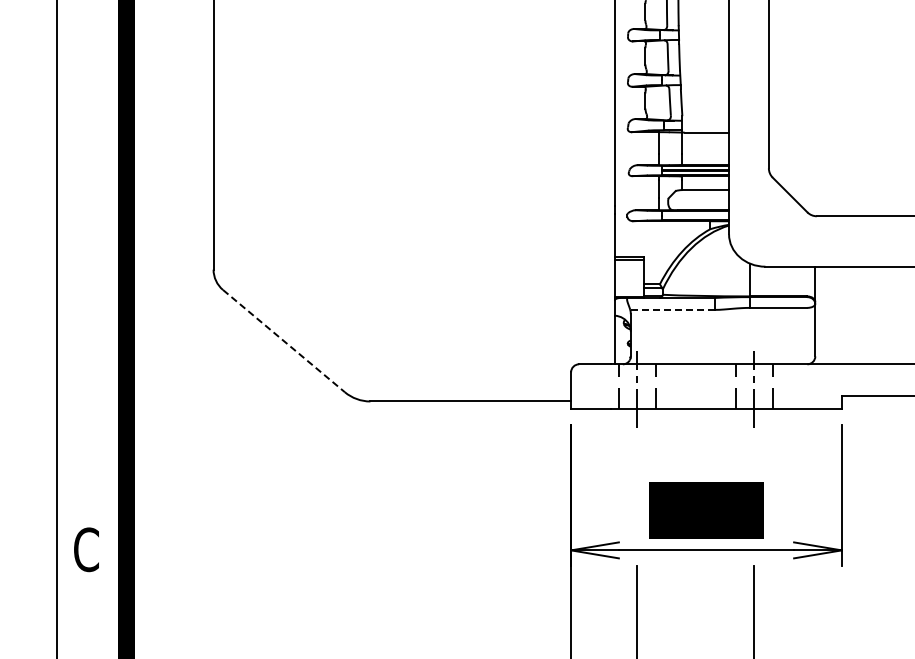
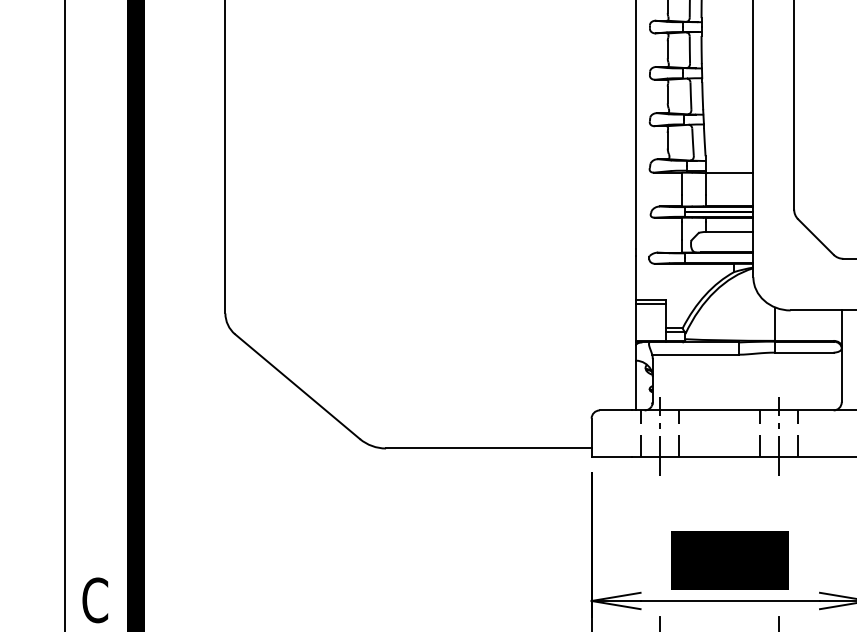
line: (672, 309) -> (695, 354), dashed -> solid
line: (283, 341) -> (297, 387), dashed -> solid

